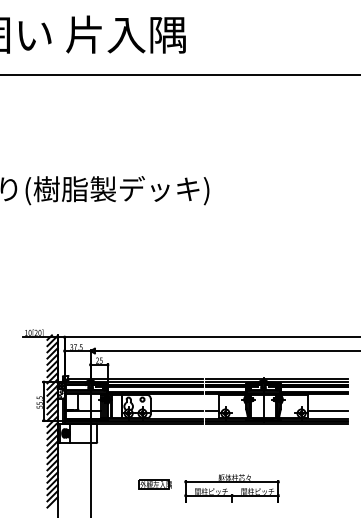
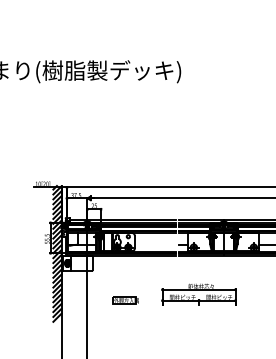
line: (176, 410) -> (155, 245), removed
part: (154, 484) -> (125, 300), moved
part: (231, 488) -> (198, 294), moved

